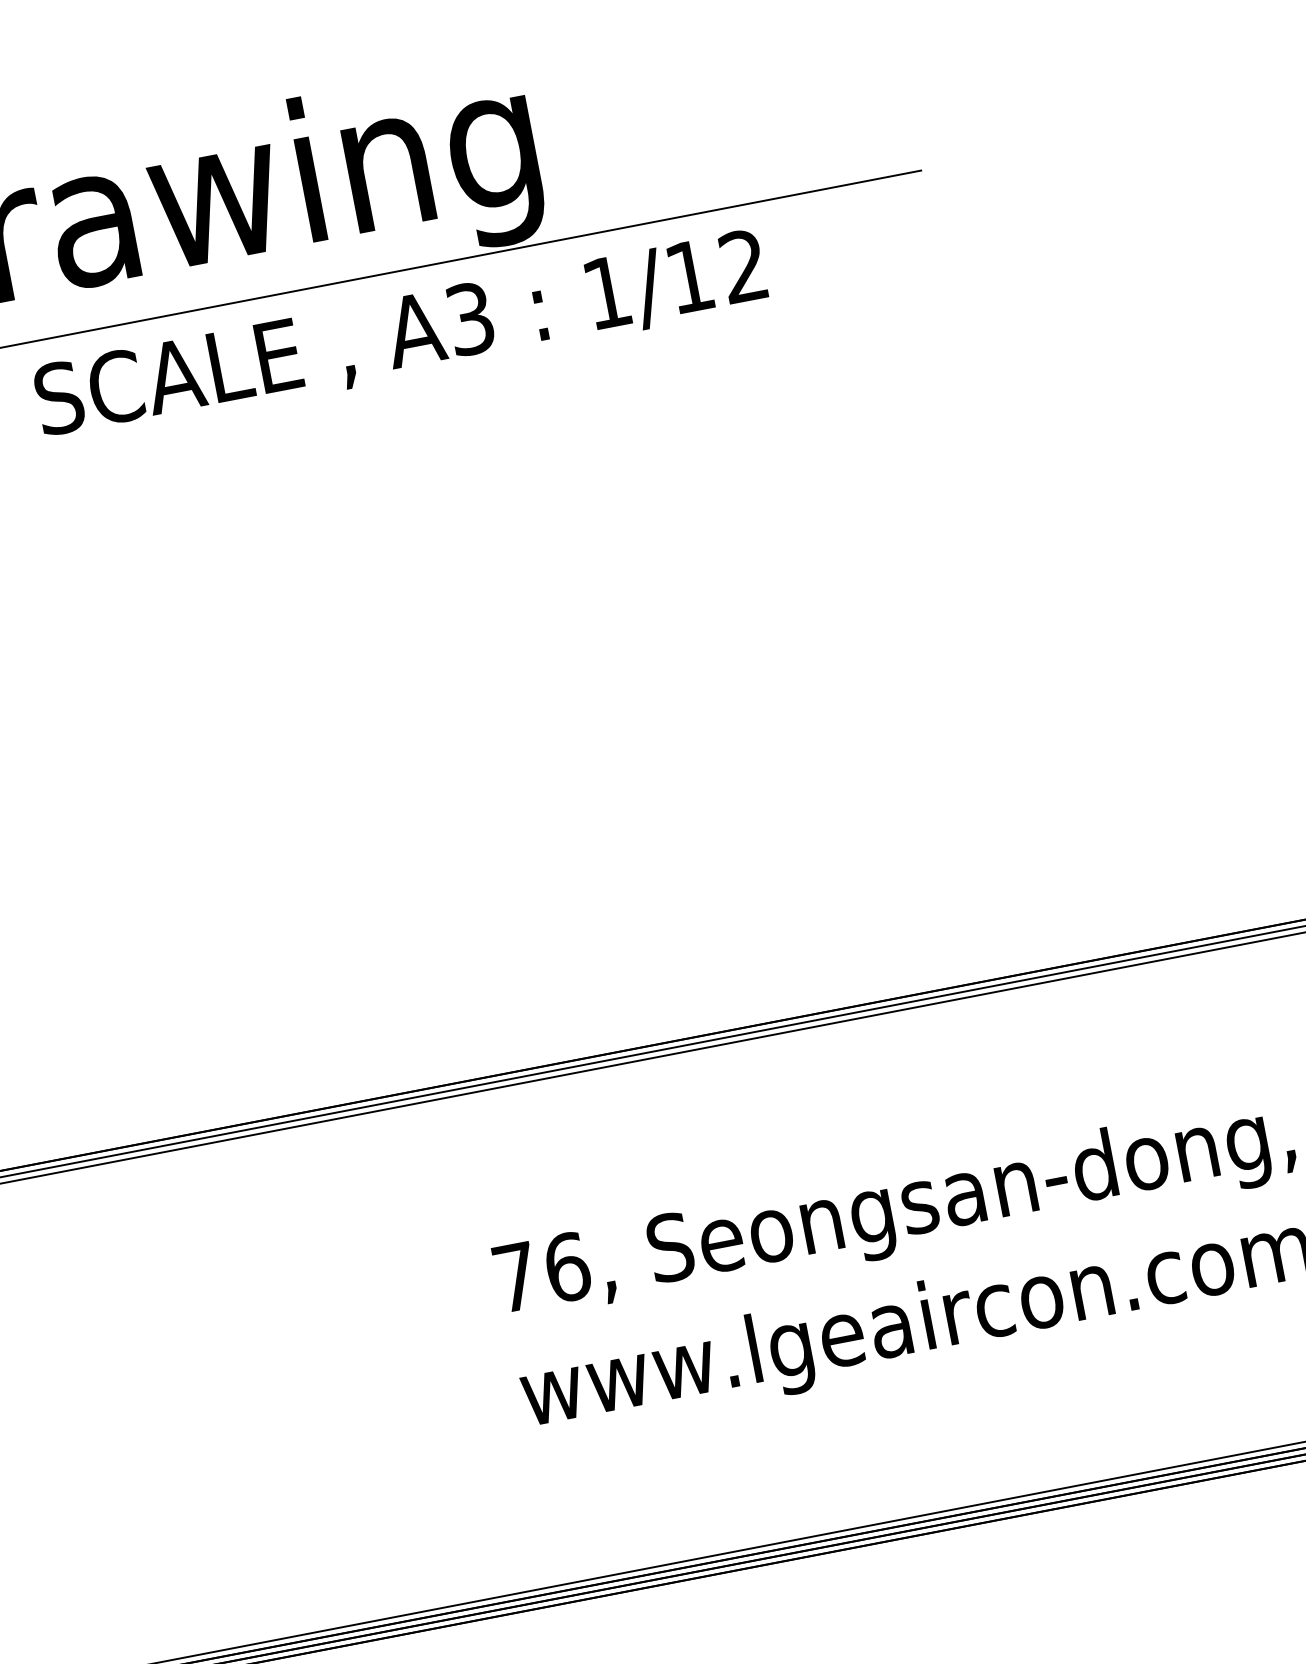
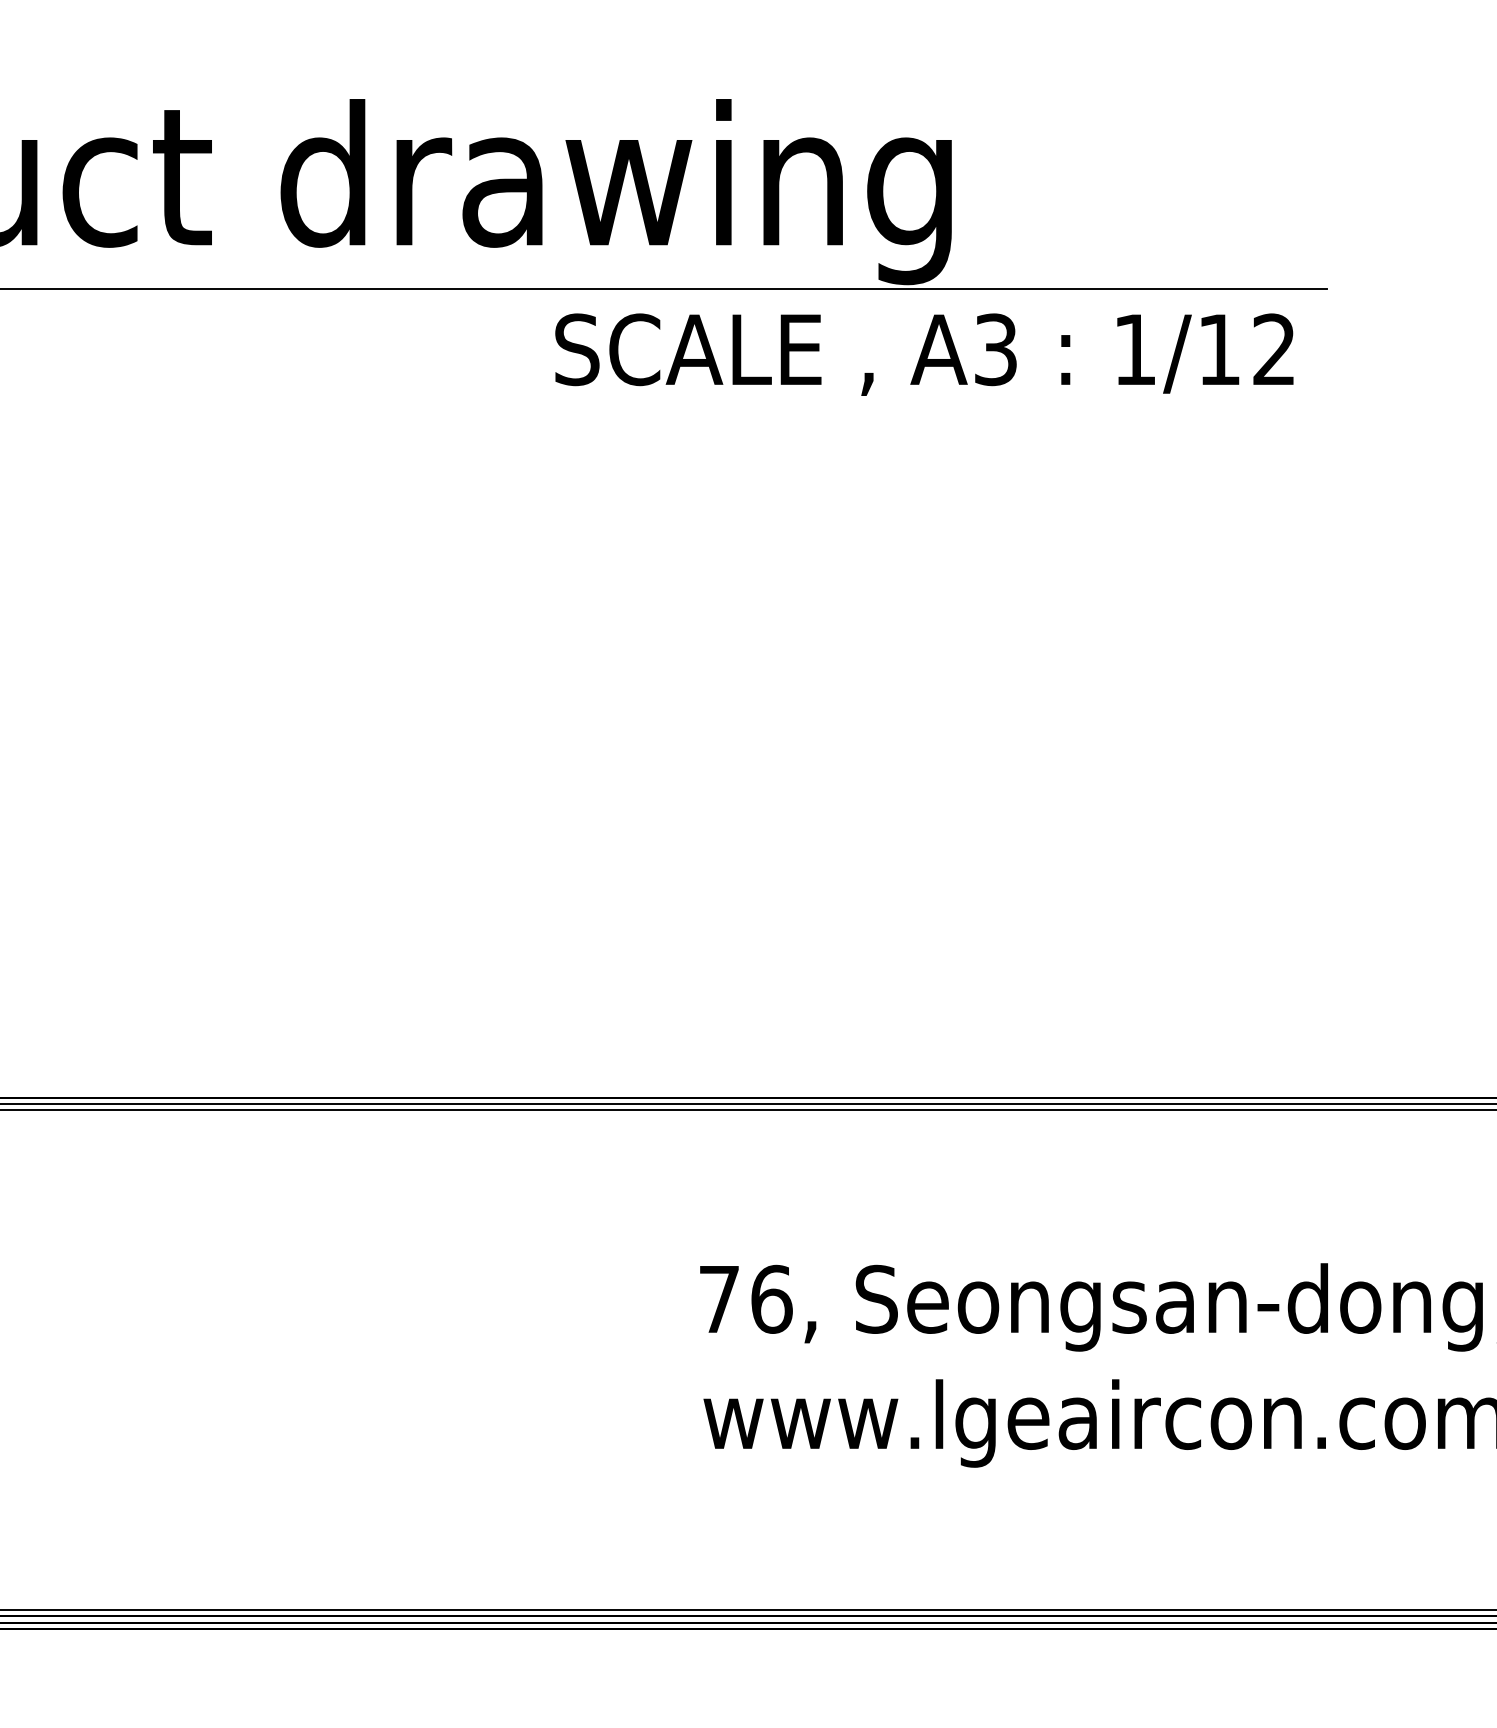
text: (401, 337) -> (924, 354), moved

